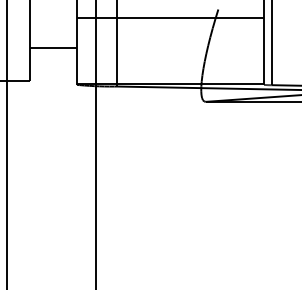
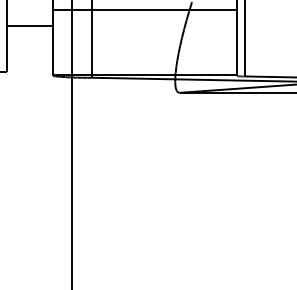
line: (53, 48) -> (30, 26), moved

